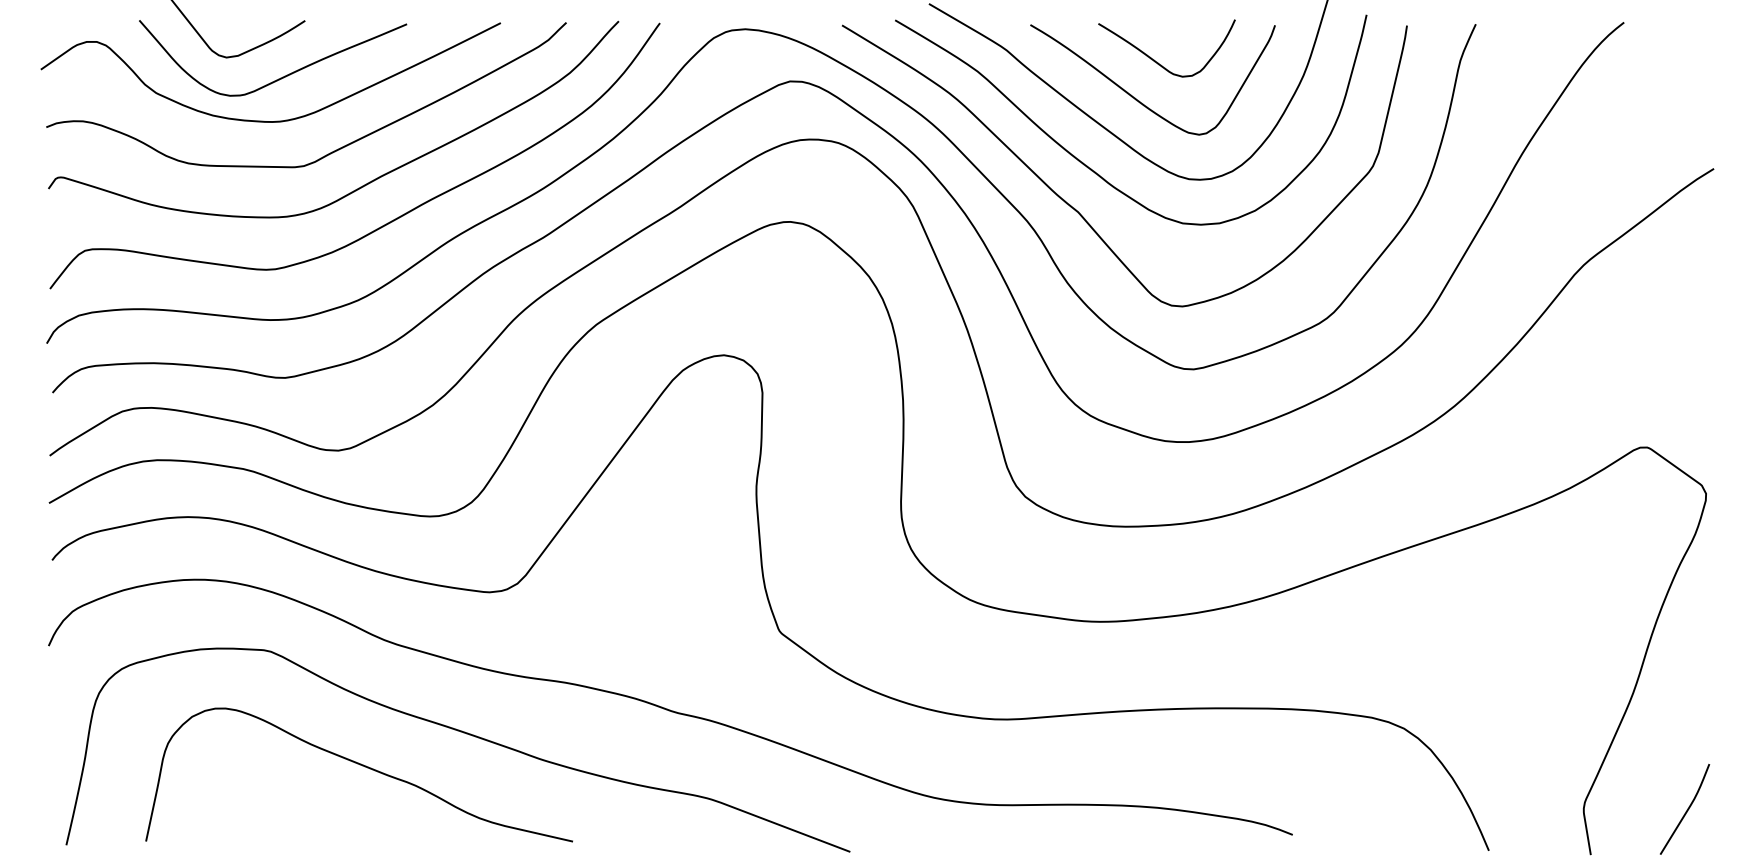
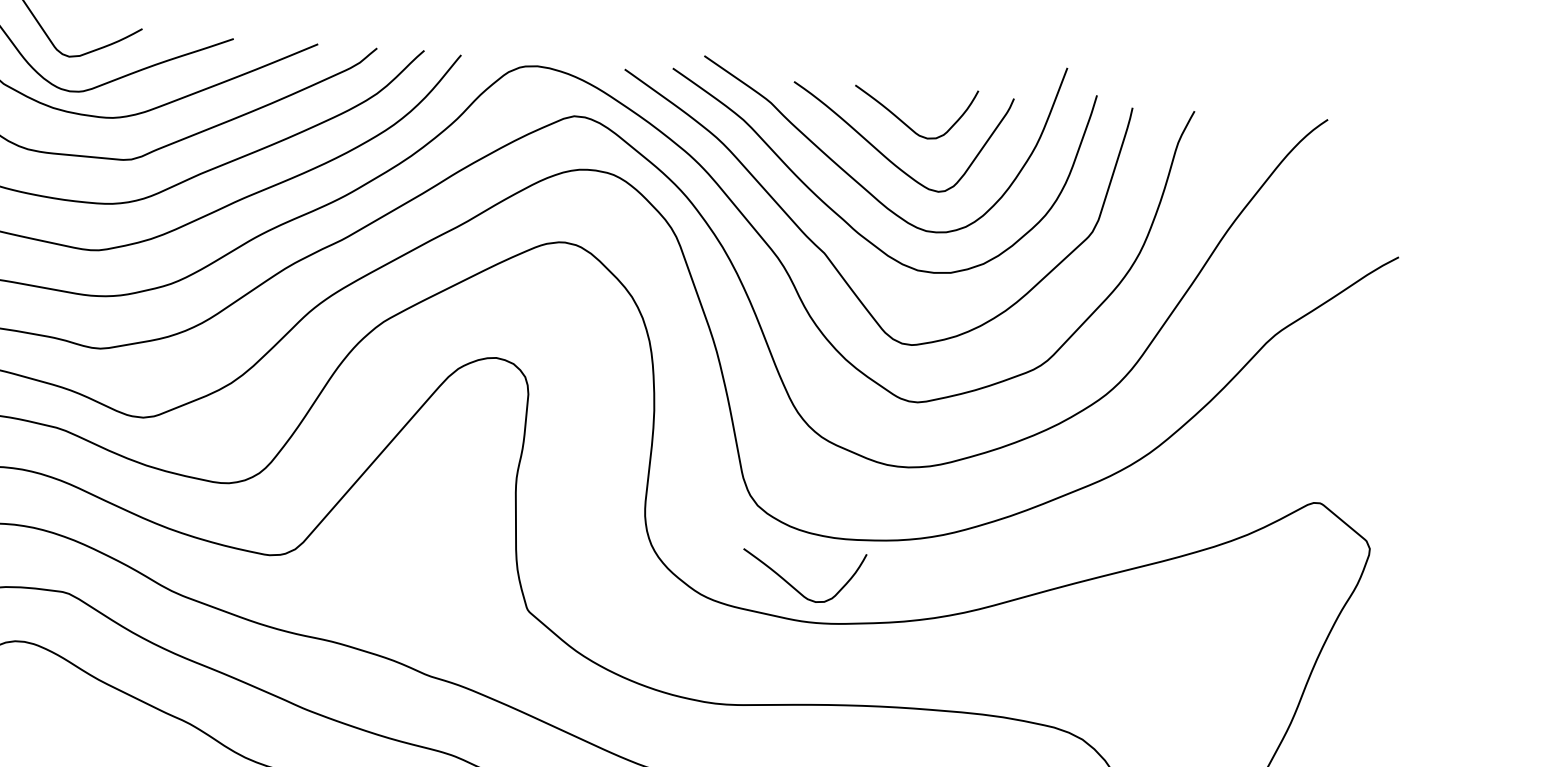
curve: (1073, 584) -> (795, 587), added

